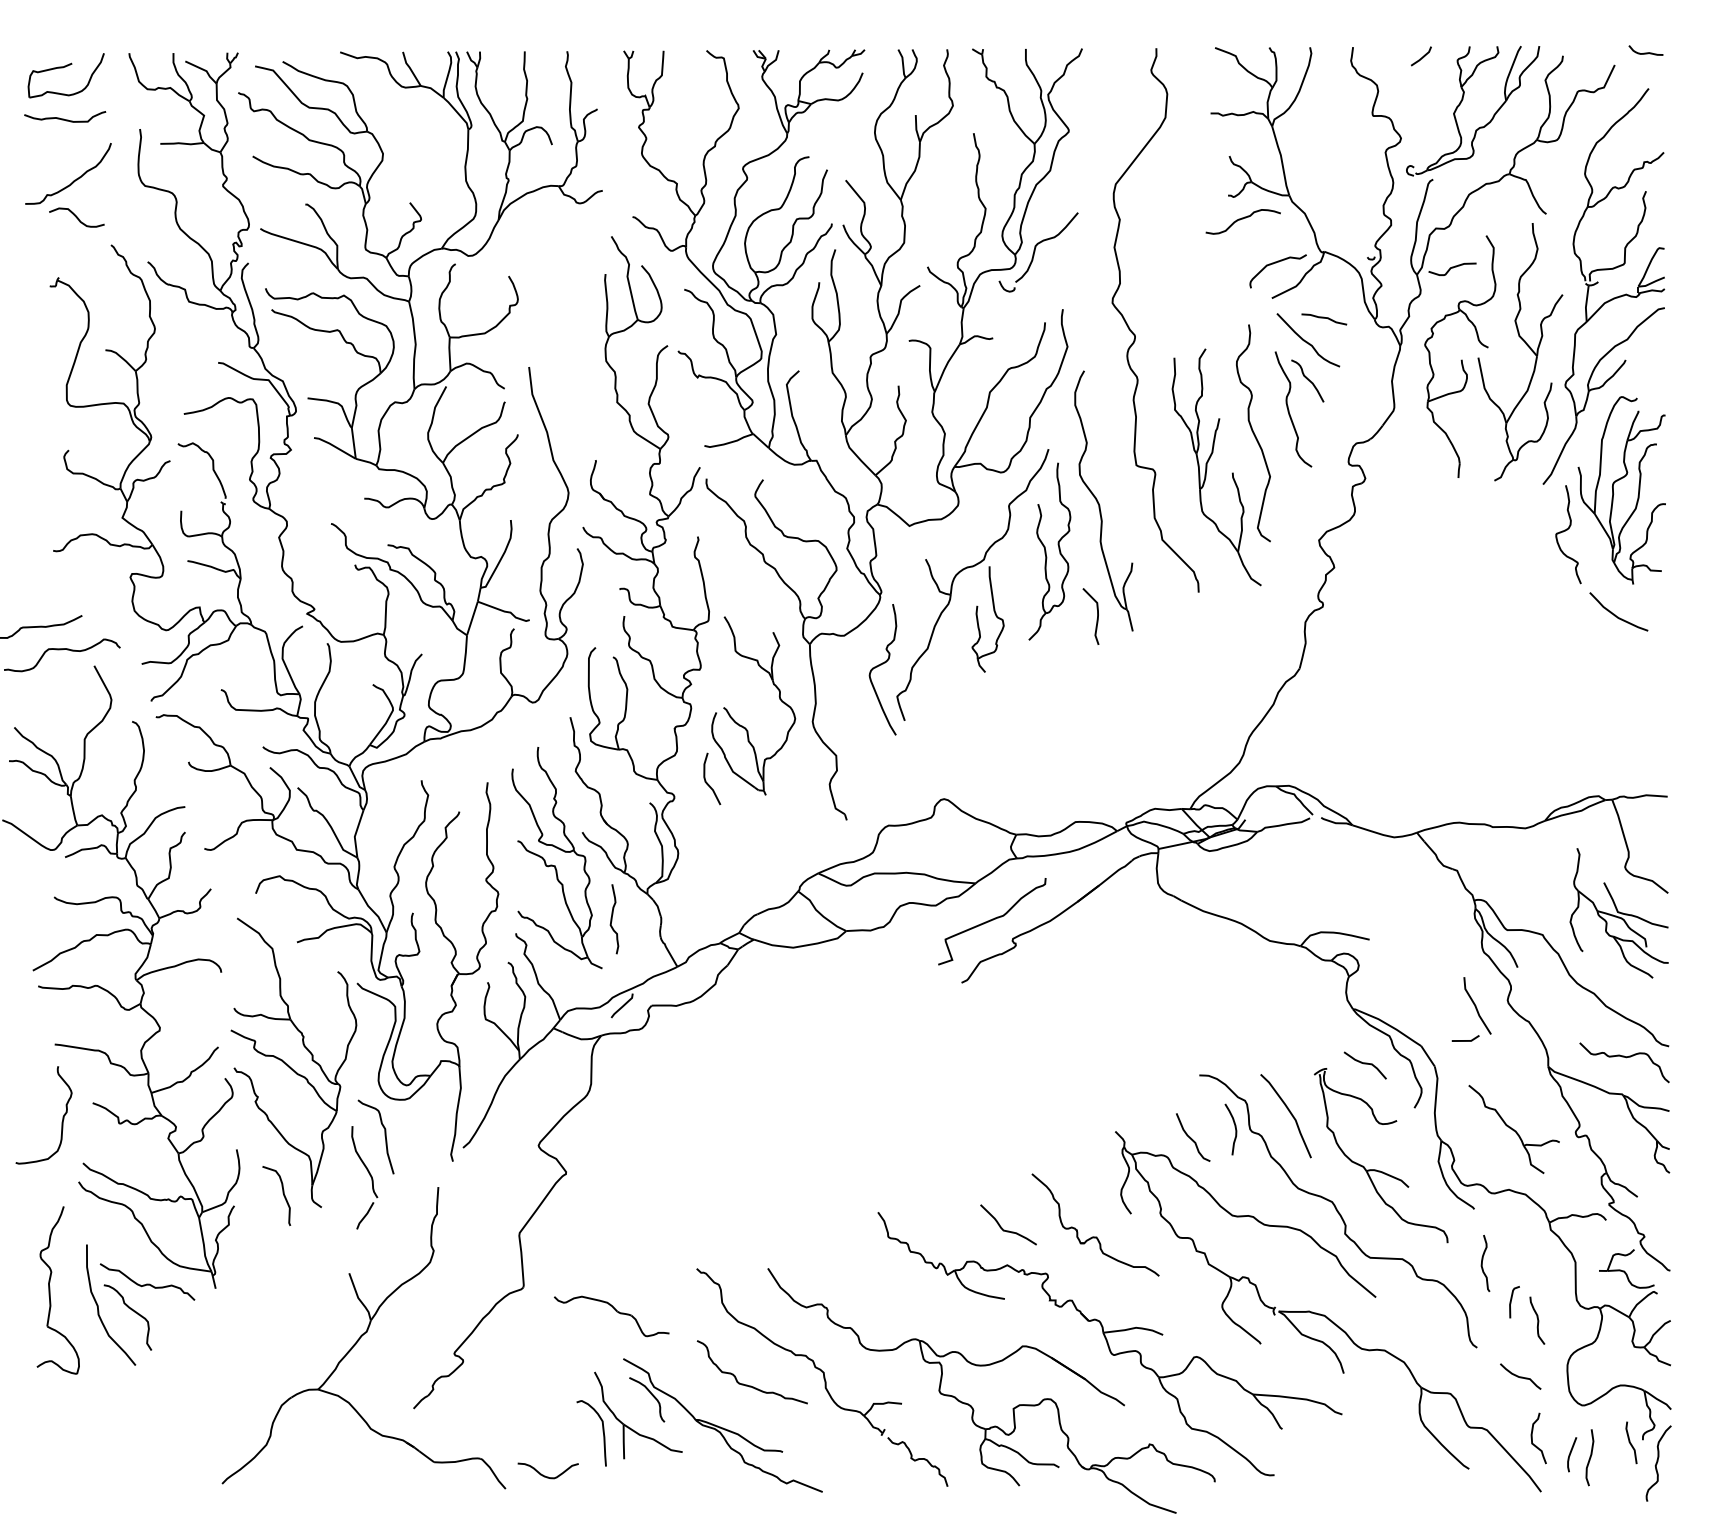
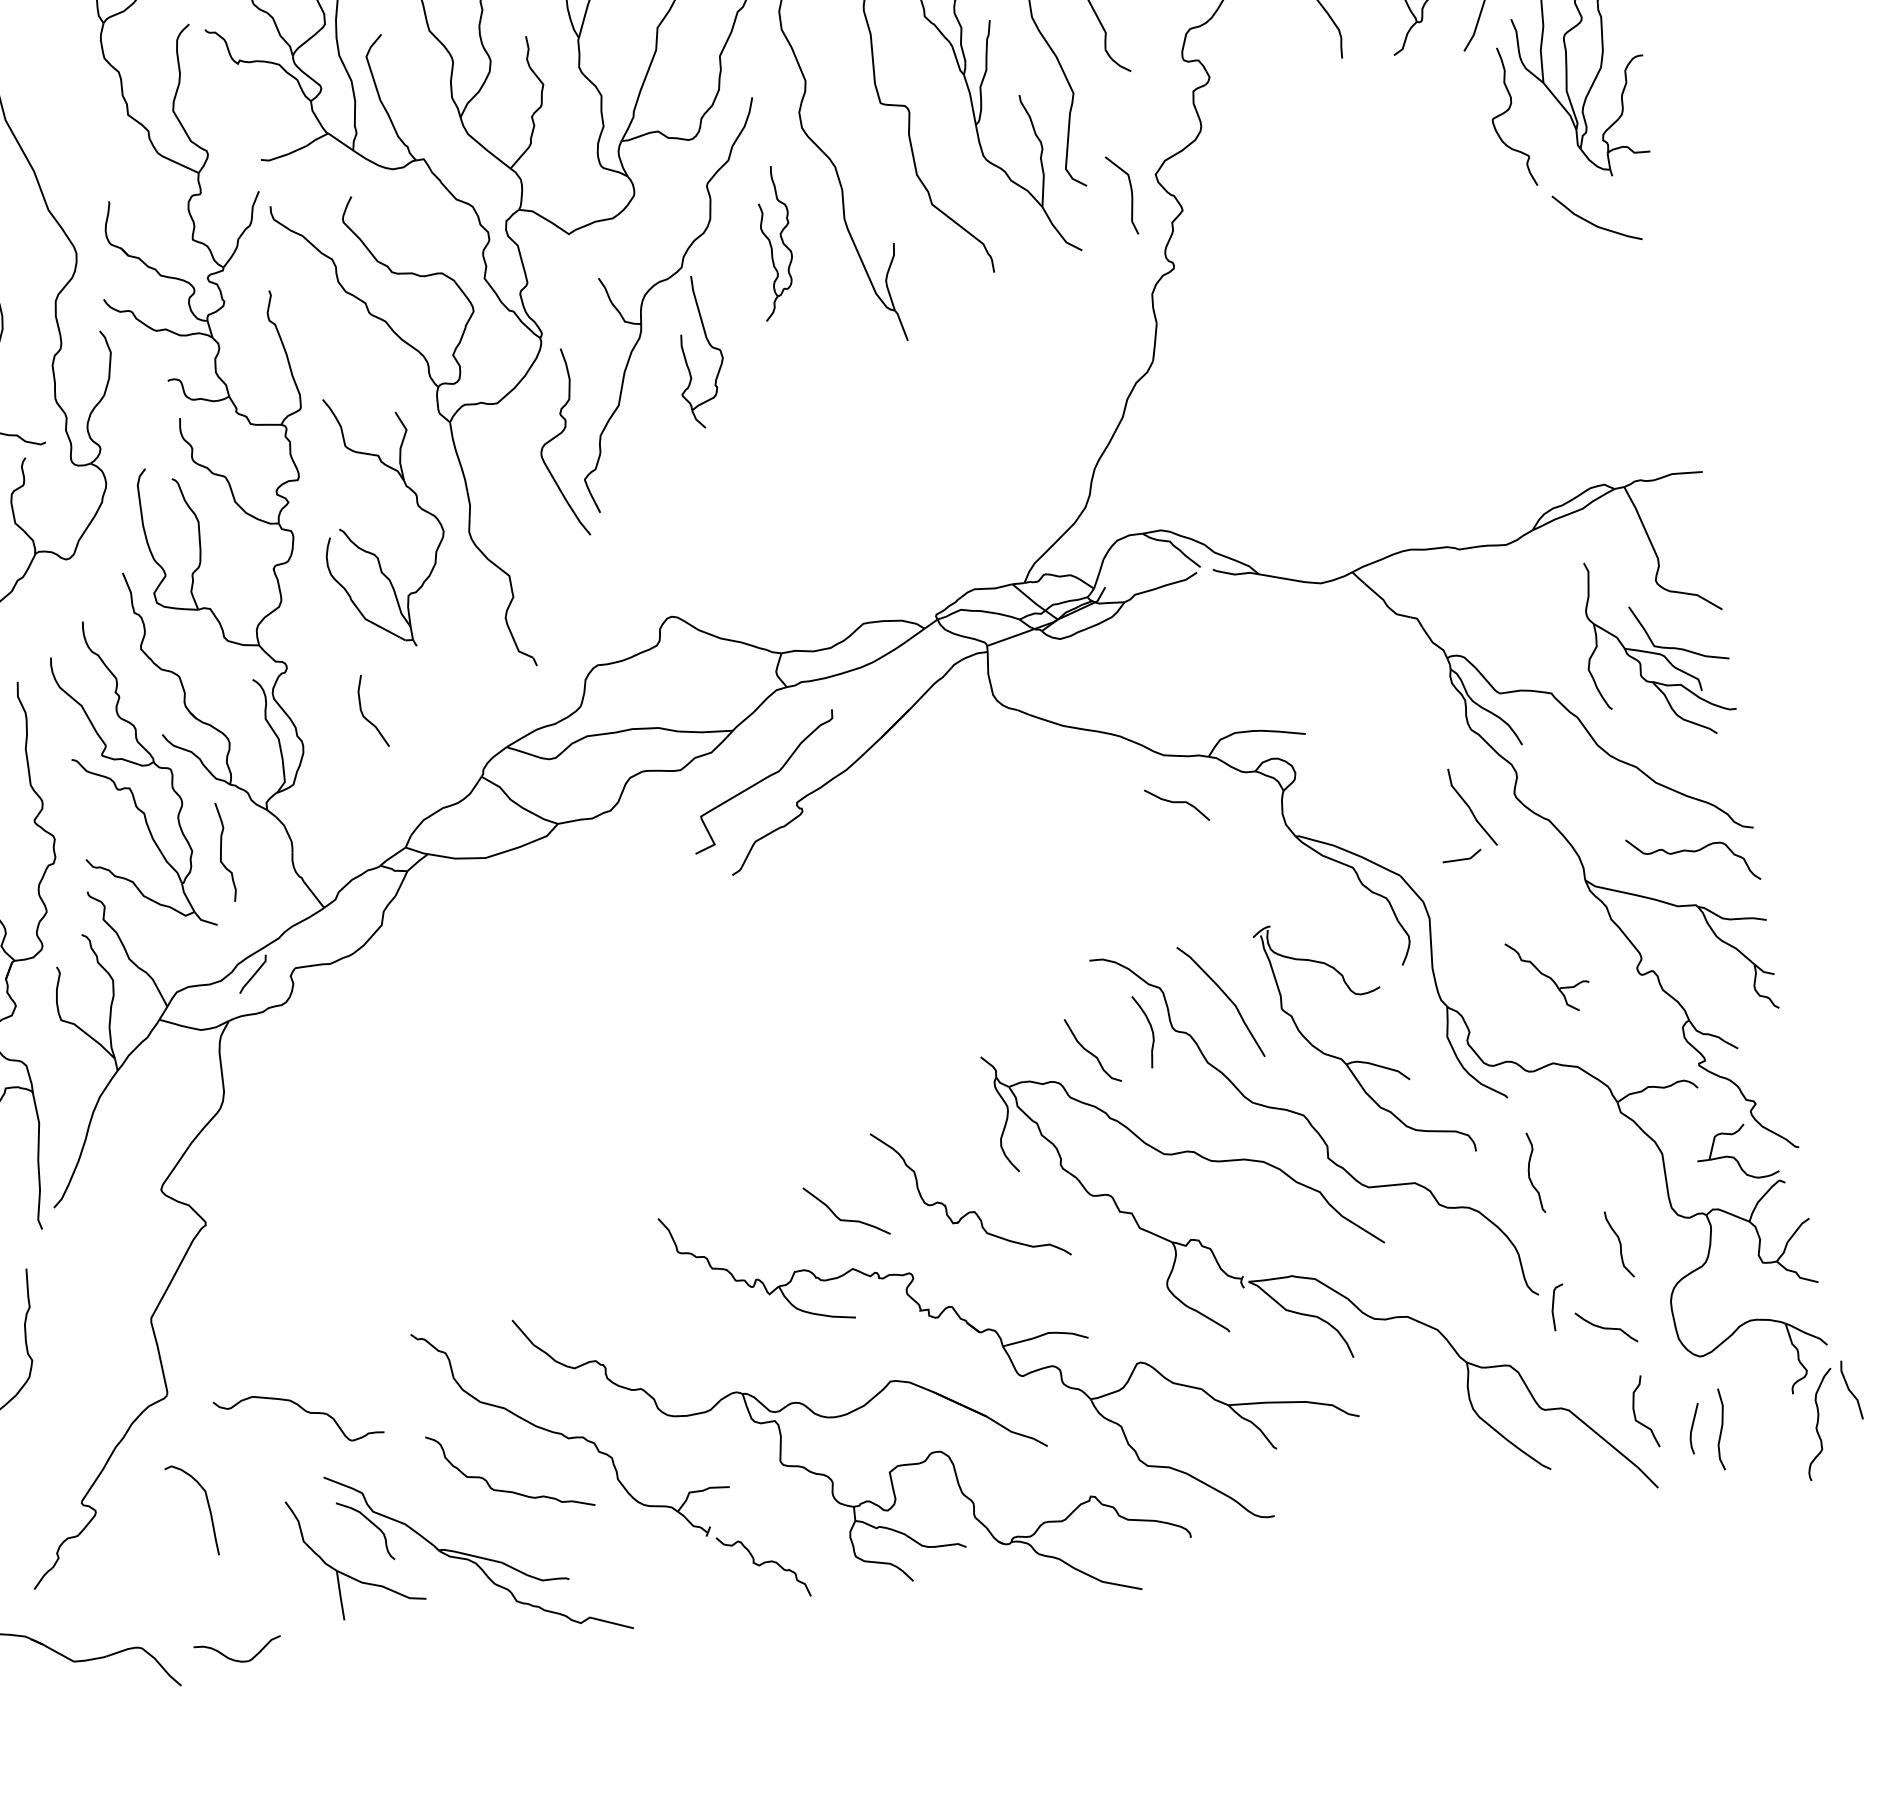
part: (1049, 551) -> (773, 243), size x0.6
curve: (1096, 619) -> (1130, 198), moved
curve: (706, 780) -> (364, 714), moved
curve: (1364, 1064) -> (1175, 803), moved
part: (1513, 1129) -> (1547, 976), size x0.6
line: (1511, 1302) -> (1554, 1308), moved
curve: (602, 1432) -> (207, 1507), moved
line: (1630, 1442) -> (1849, 1389), moved

